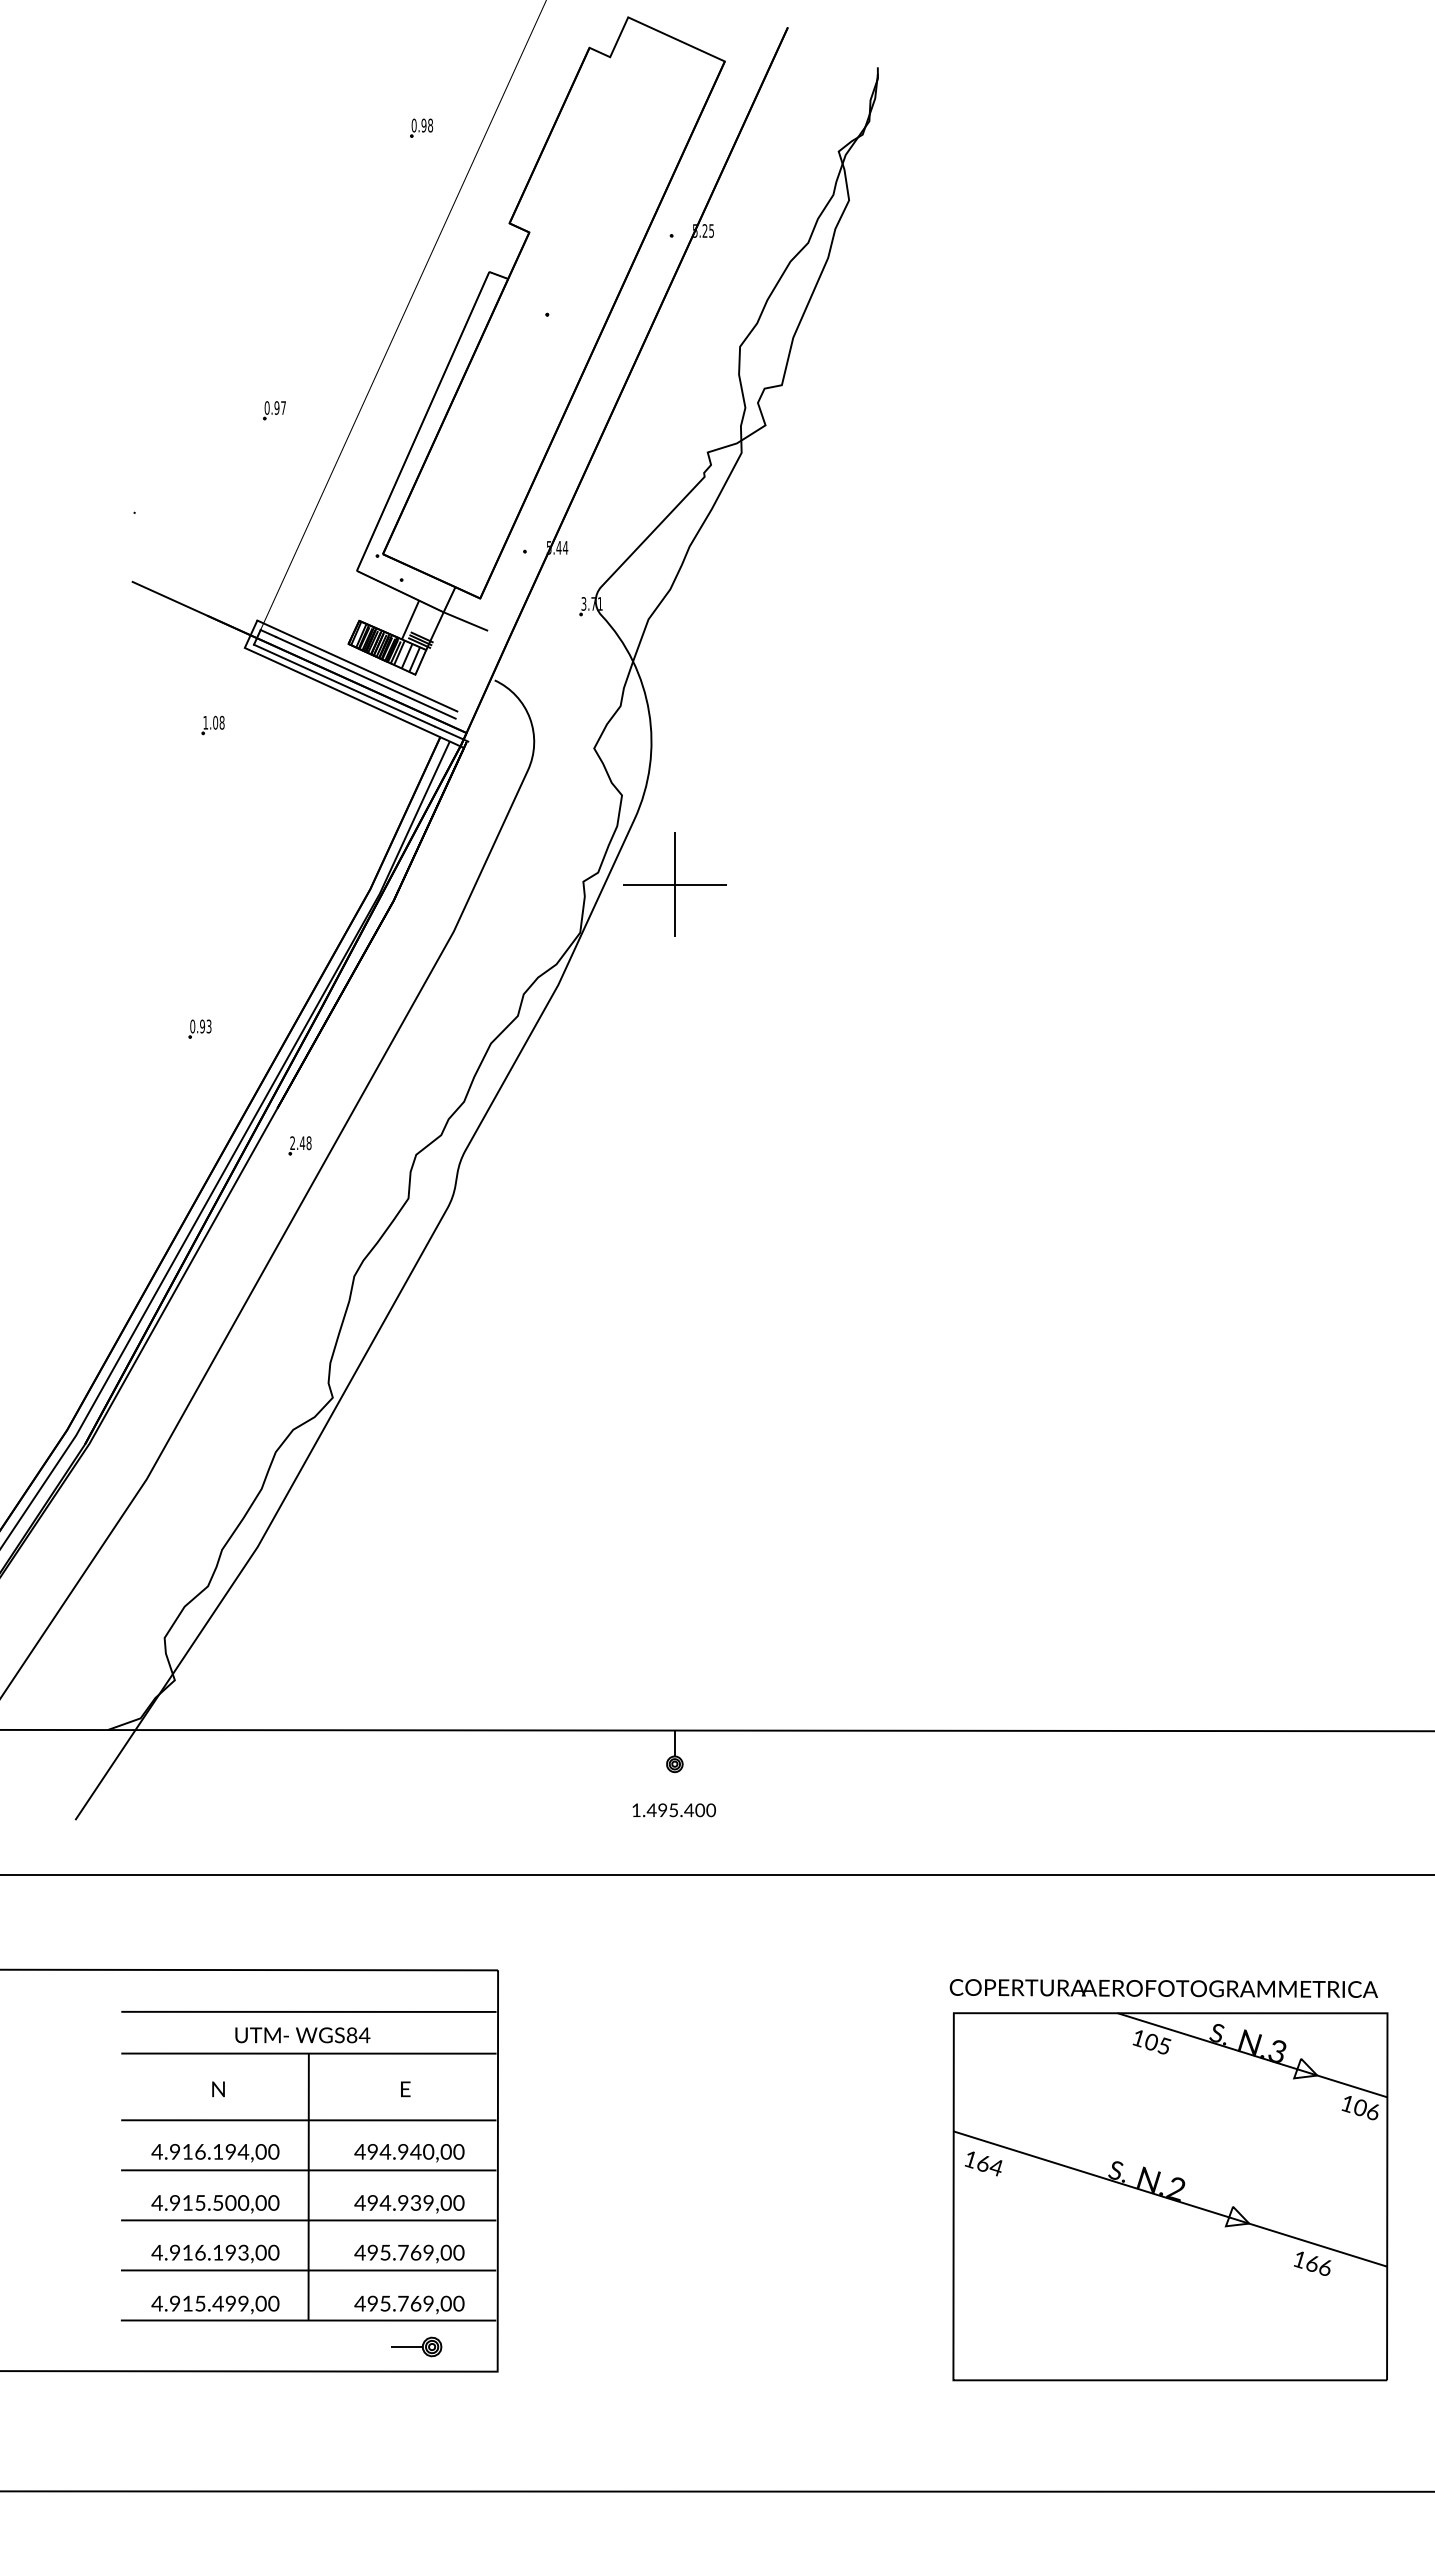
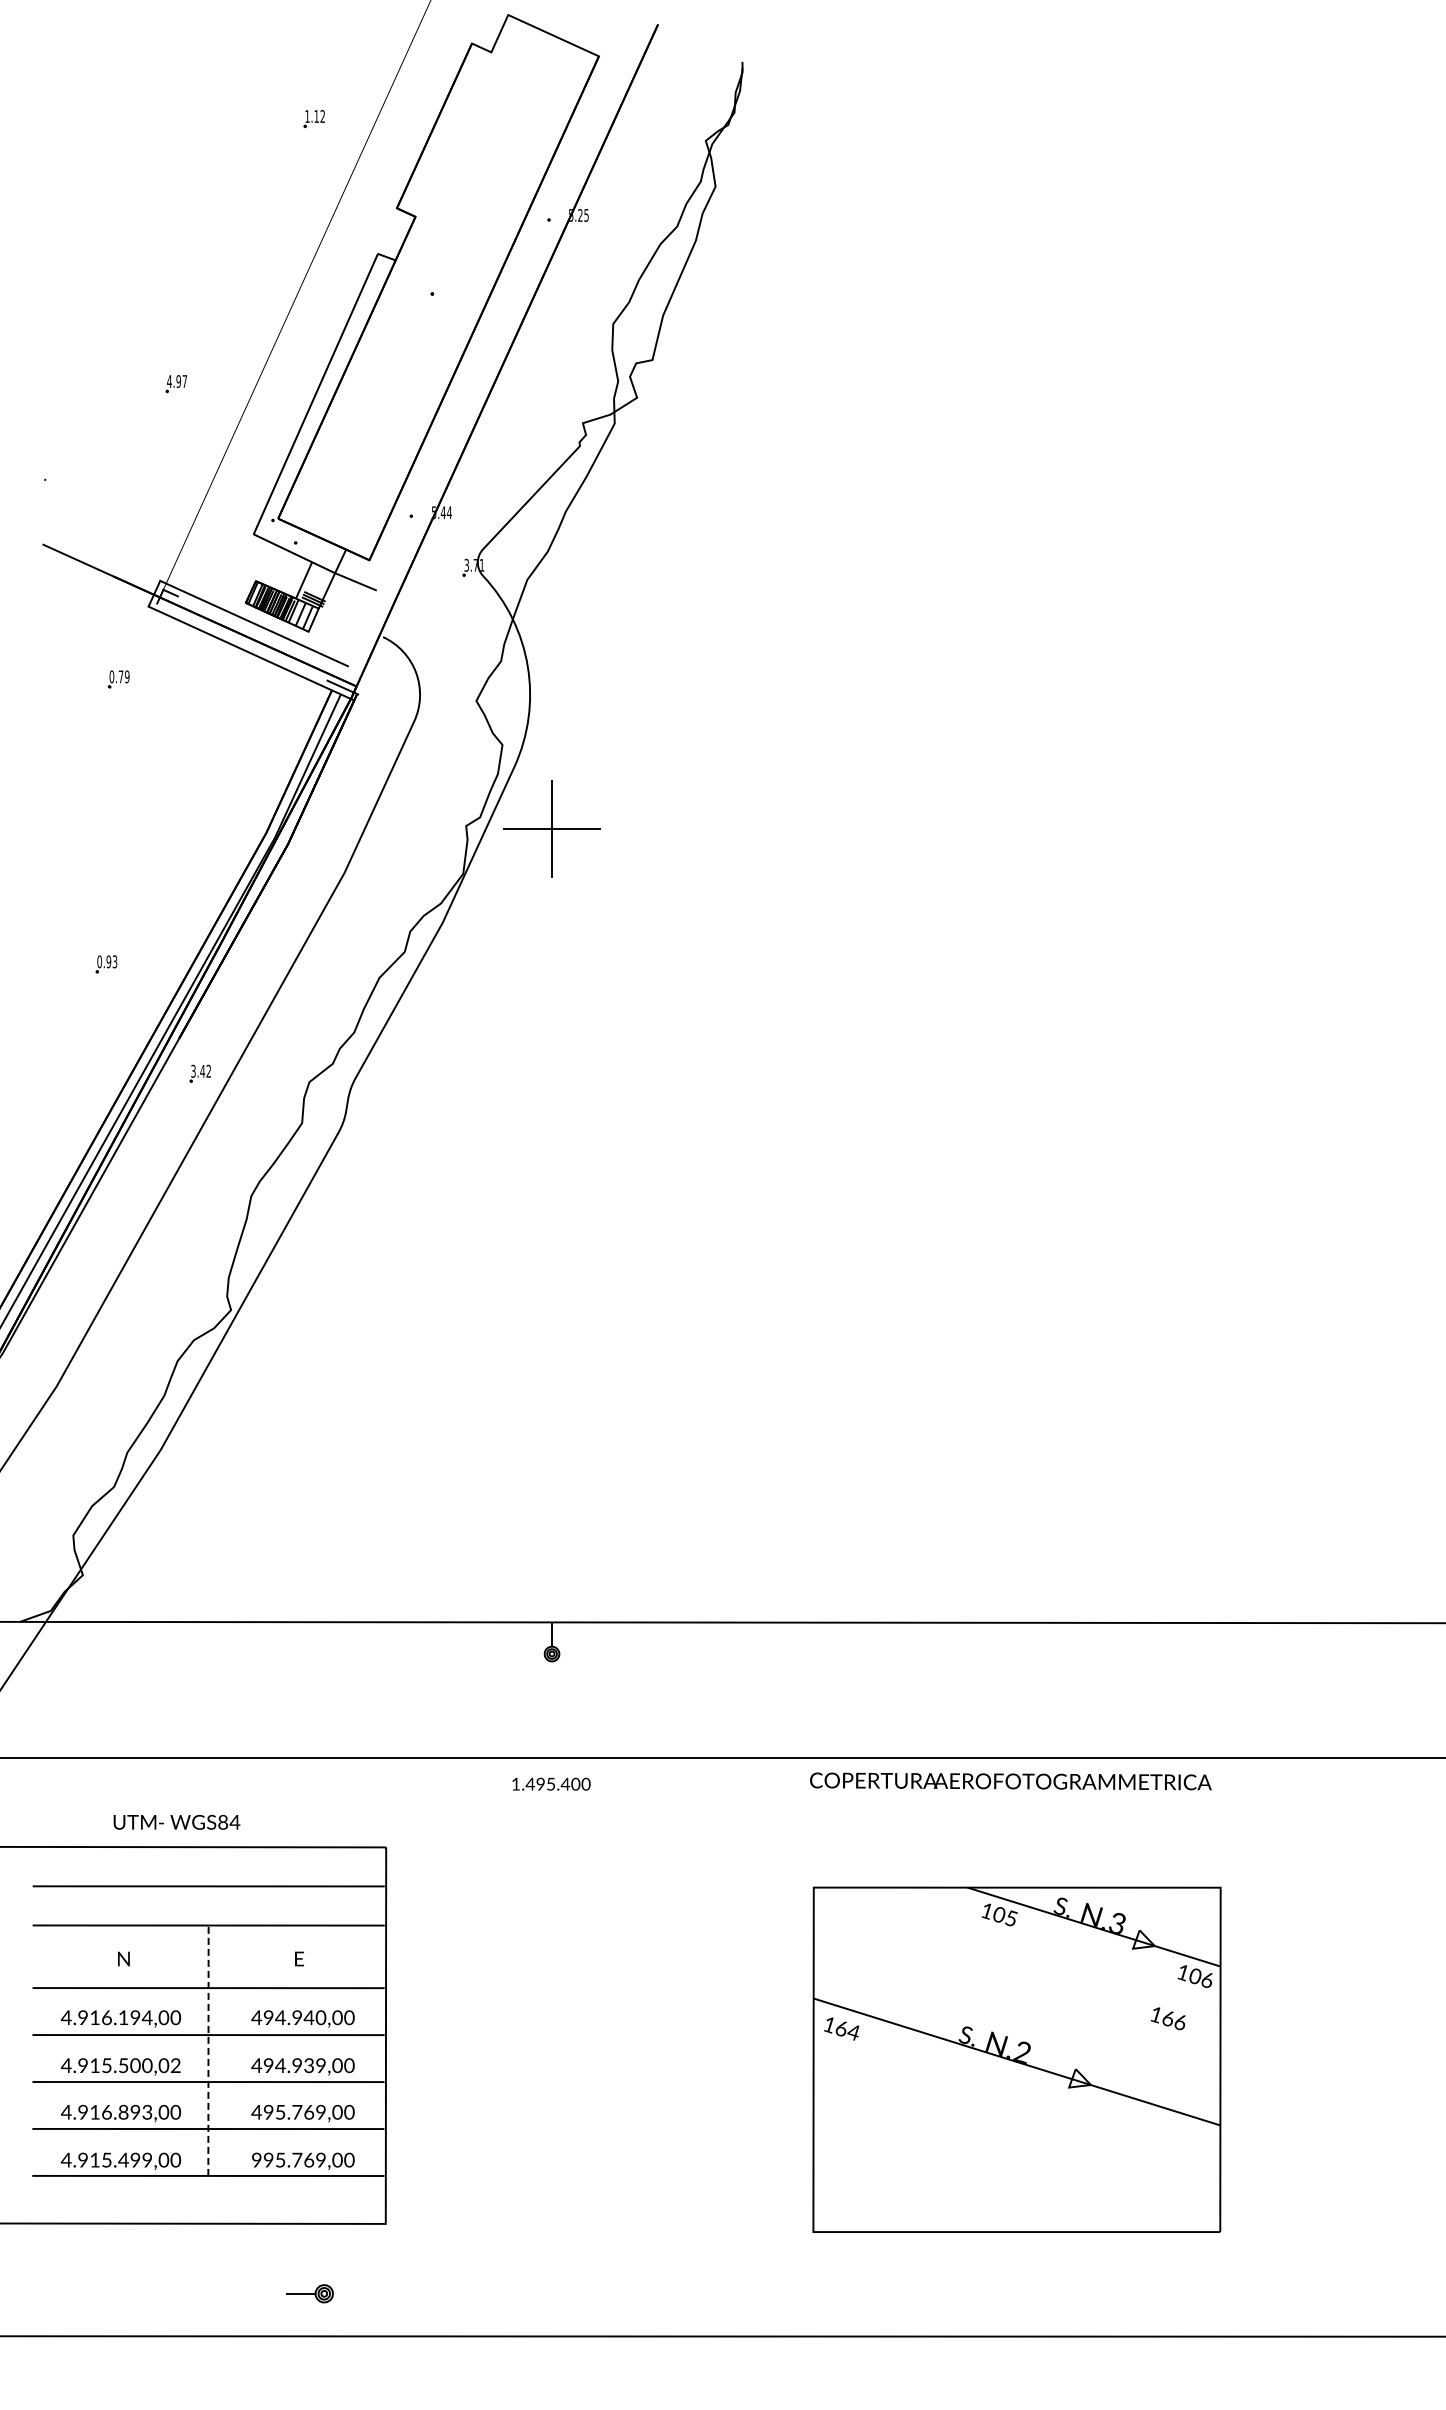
text: (422, 125) -> (315, 116), 0.98 -> 1.12
text: (267, 407) -> (169, 381), 0.97 -> 4.97
line: (365, 677) -> (261, 634), removed
line: (343, 685) -> (241, 641), removed
text: (213, 722) -> (119, 676), 1.08 -> 0.79
text: (301, 1143) -> (201, 1071), 2.48 -> 3.42
text: (674, 1809) -> (551, 1783), moved
text: (1163, 1988) -> (1010, 1781), moved
text: (302, 2035) -> (176, 1822), moved
line: (308, 2186) -> (208, 2050), solid -> dashed
text: (273, 2203) -> (175, 2066), 4.915.500,00 -> 4.915.500,02
text: (218, 2251) -> (123, 2111), 4.916.193,00 -> 4.916.893,00
text: (1312, 2263) -> (1168, 2018), moved
text: (359, 2302) -> (256, 2159), 495.769,00 -> 995.769,00
part: (416, 2346) -> (309, 2293), moved

